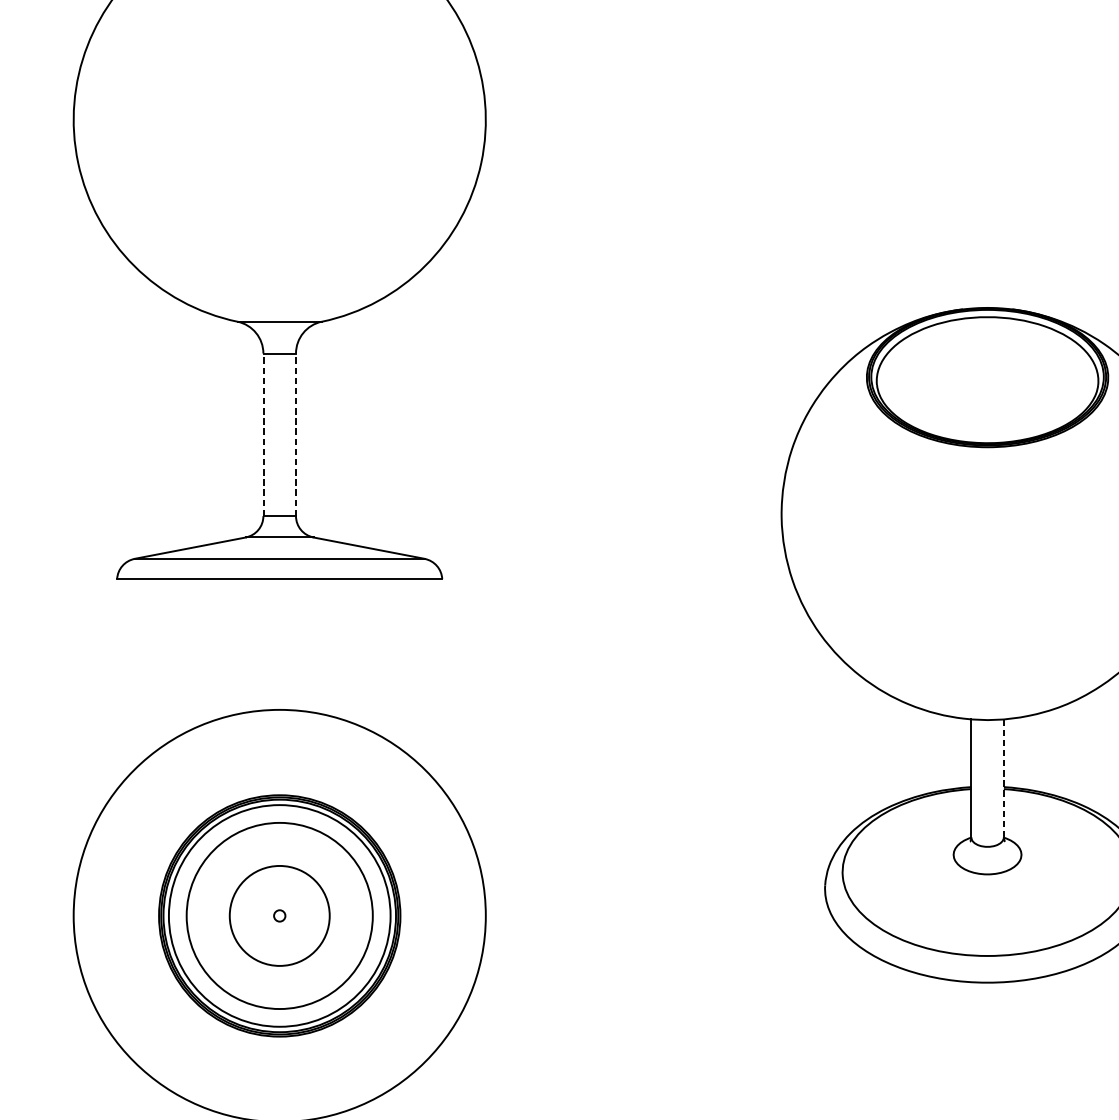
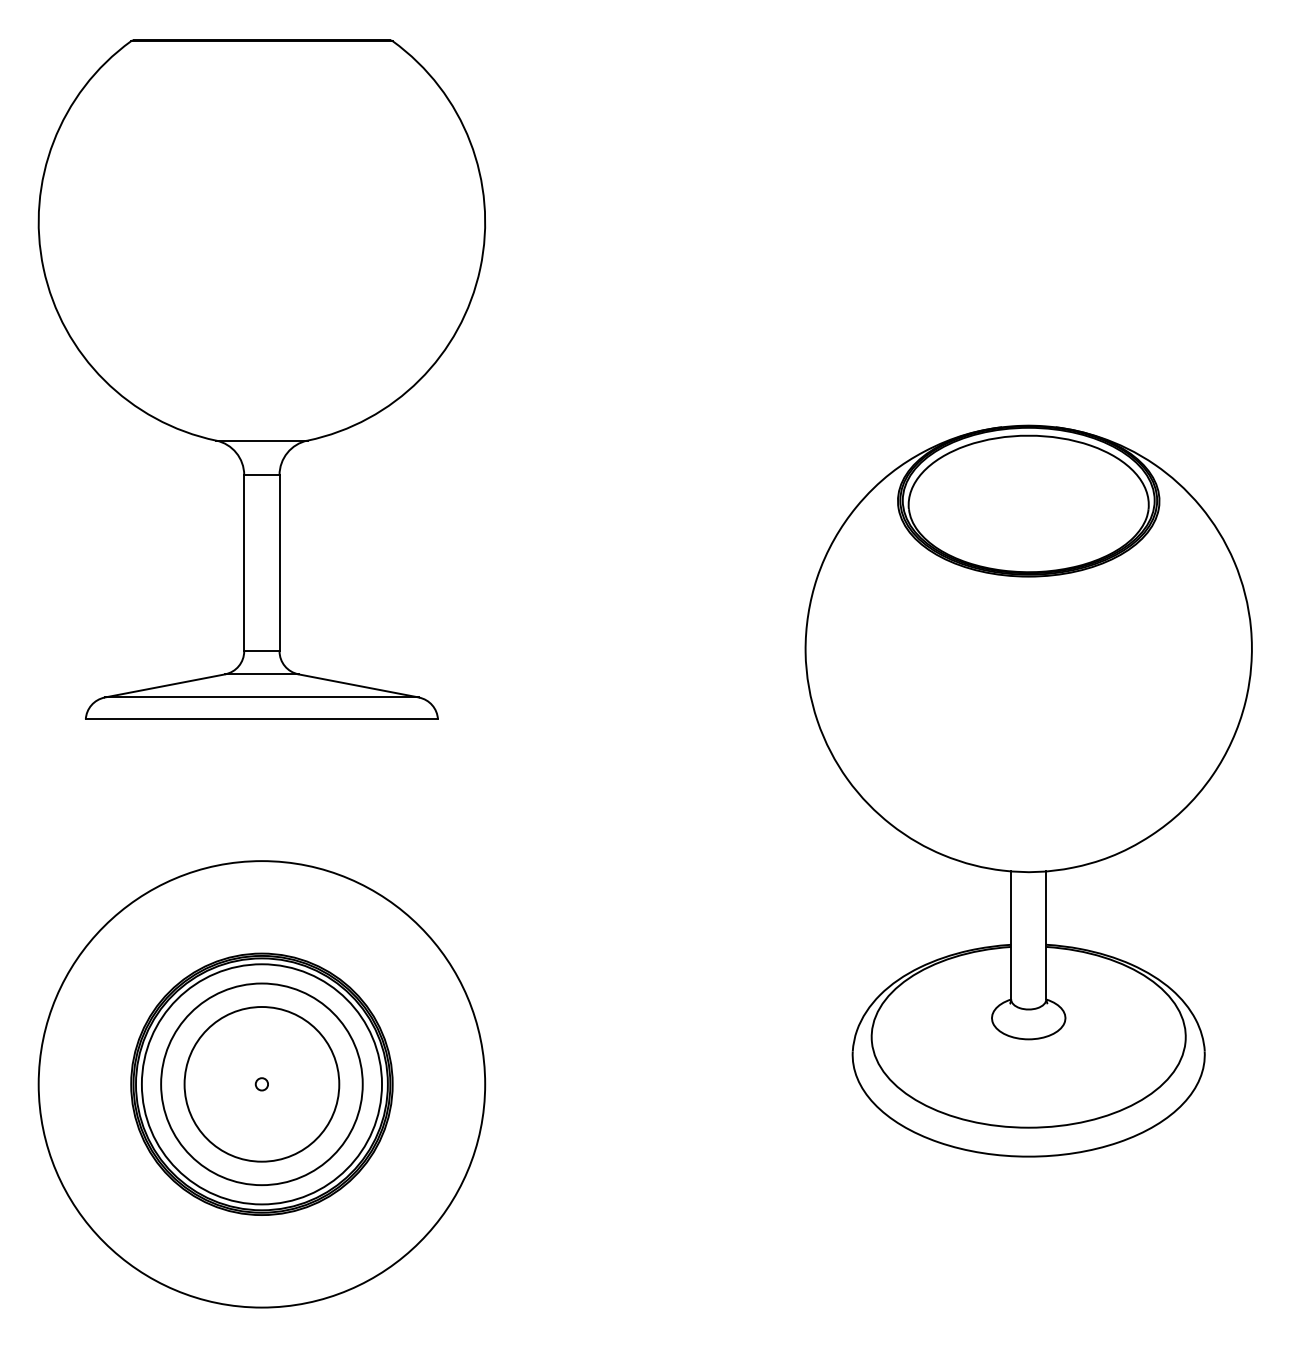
line: (263, 434) -> (244, 562), dashed -> solid
line: (295, 434) -> (279, 562), dashed -> solid
line: (1003, 778) -> (1046, 935), dashed -> solid
circle: (279, 916) -> (261, 1084), size x1.43

